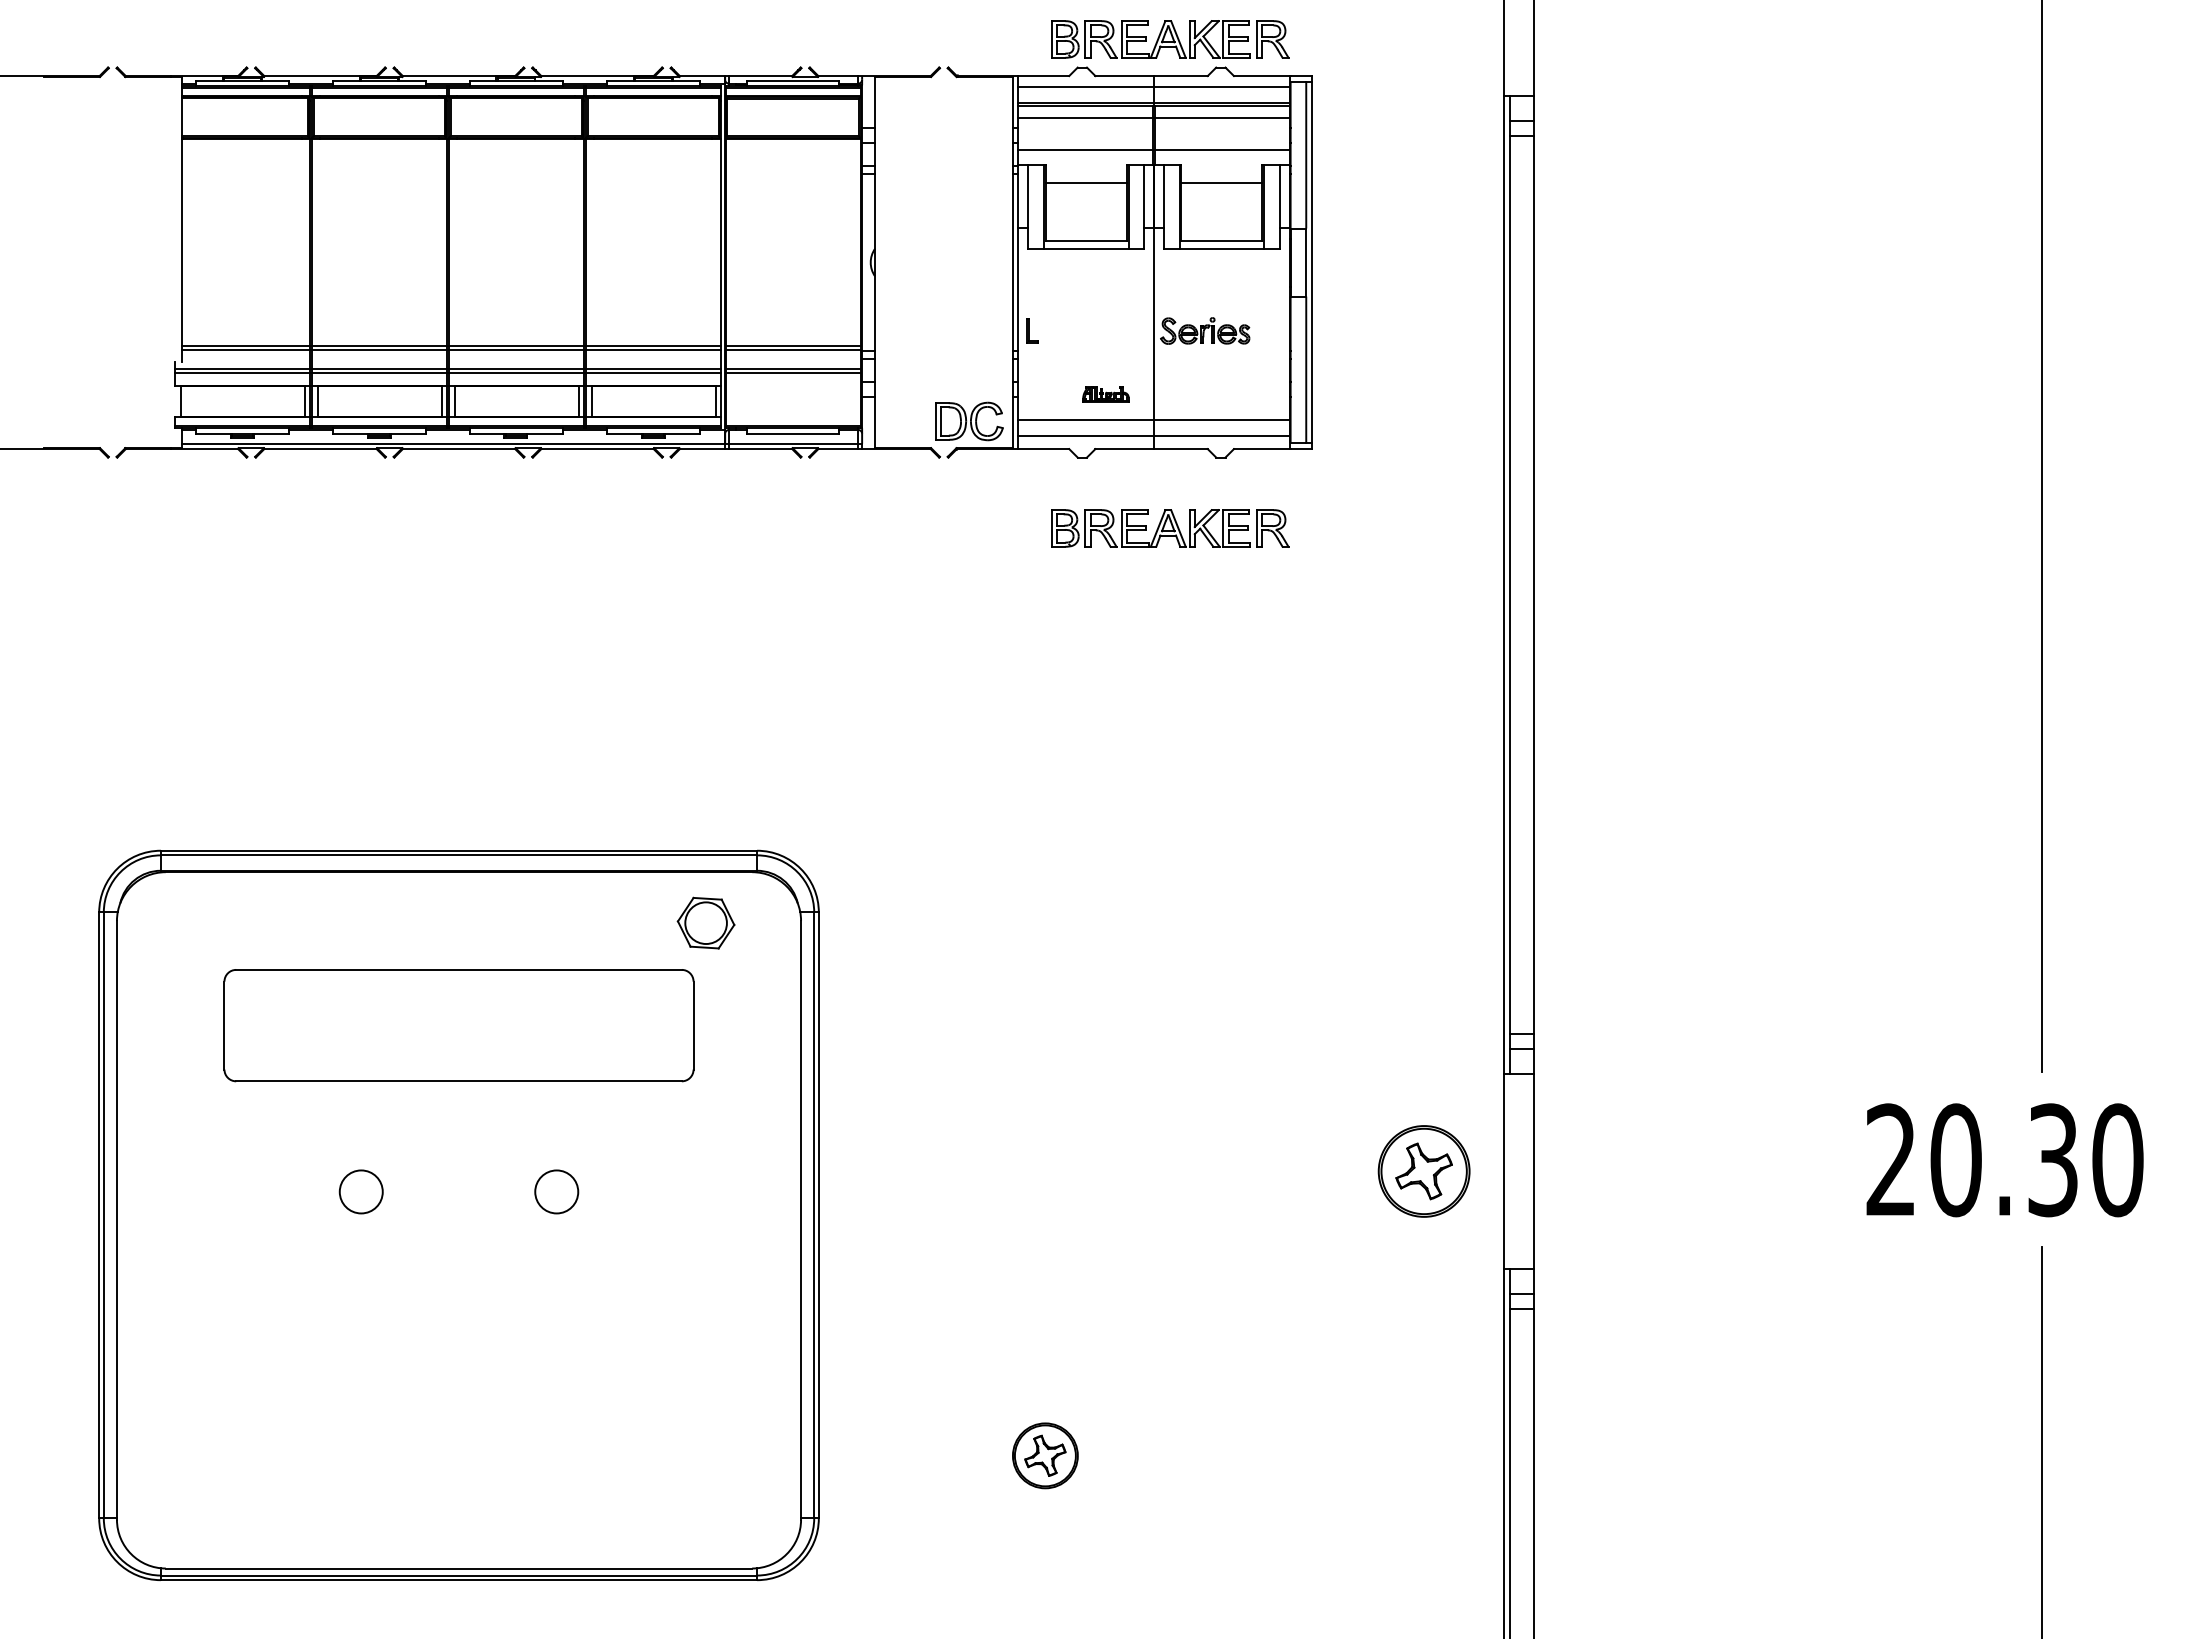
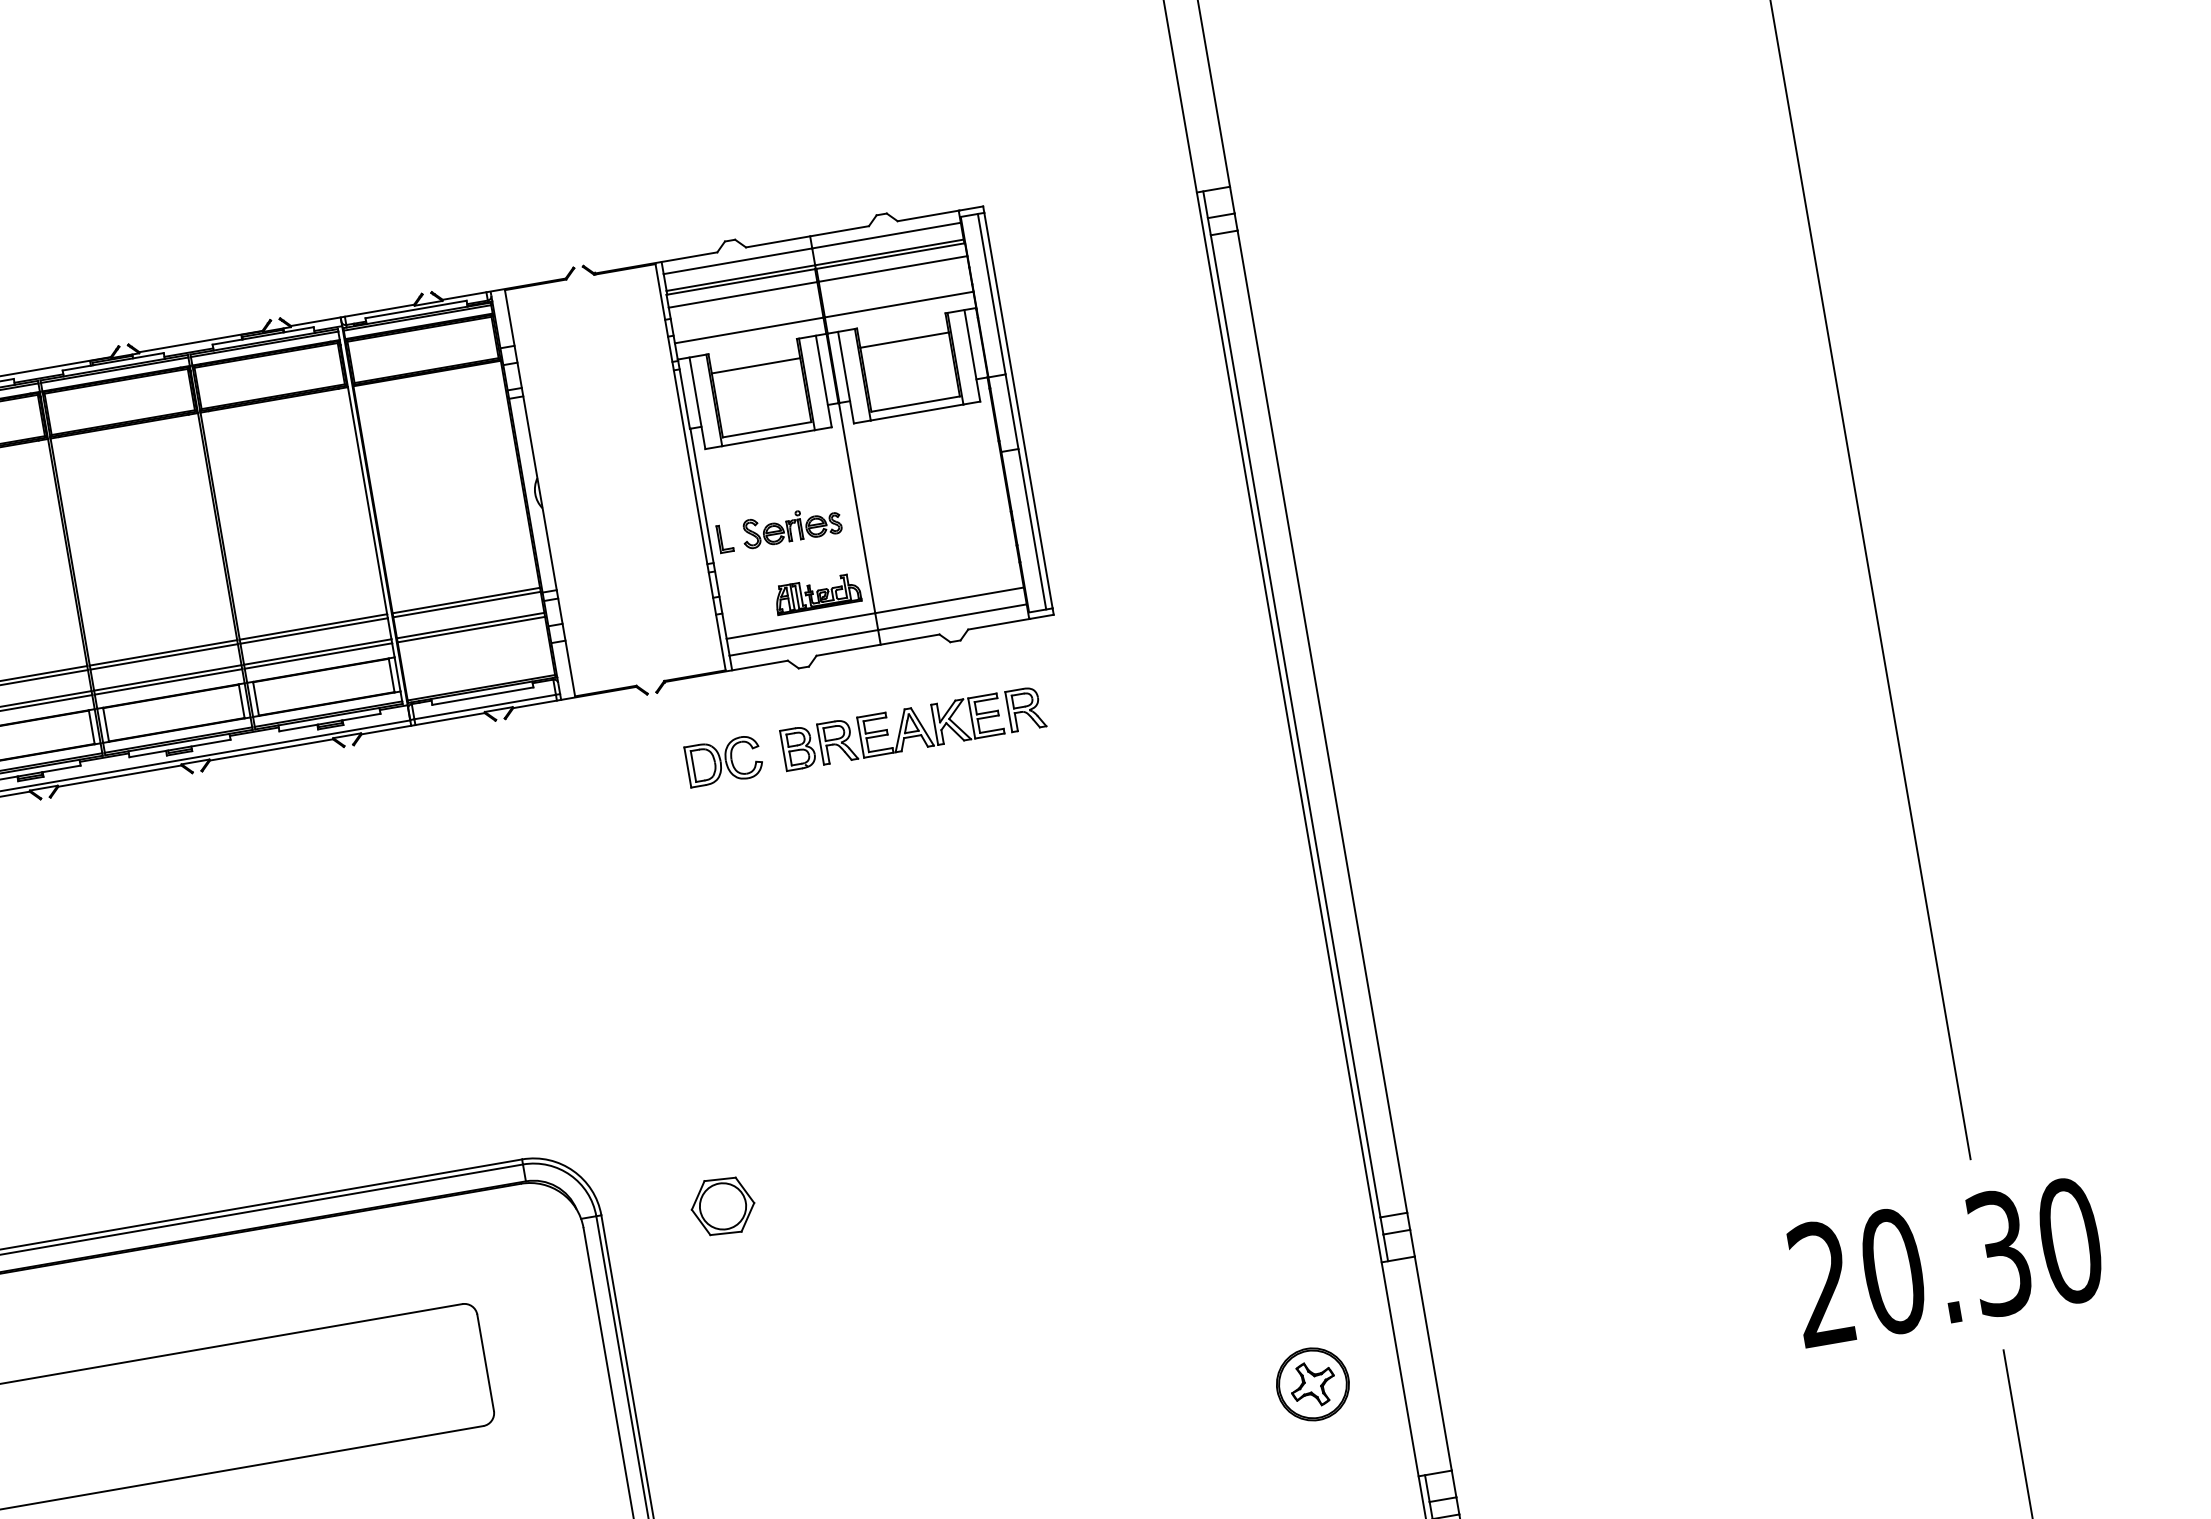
part: (1170, 39) -> (821, 193), removed
part: (1205, 330) -> (792, 526), moved
part: (1105, 394) -> (817, 594), size x1.67
part: (969, 421) -> (724, 761), moved
part: (705, 922) -> (722, 1205), moved
part: (1423, 1171) -> (1312, 1384), size x0.71

